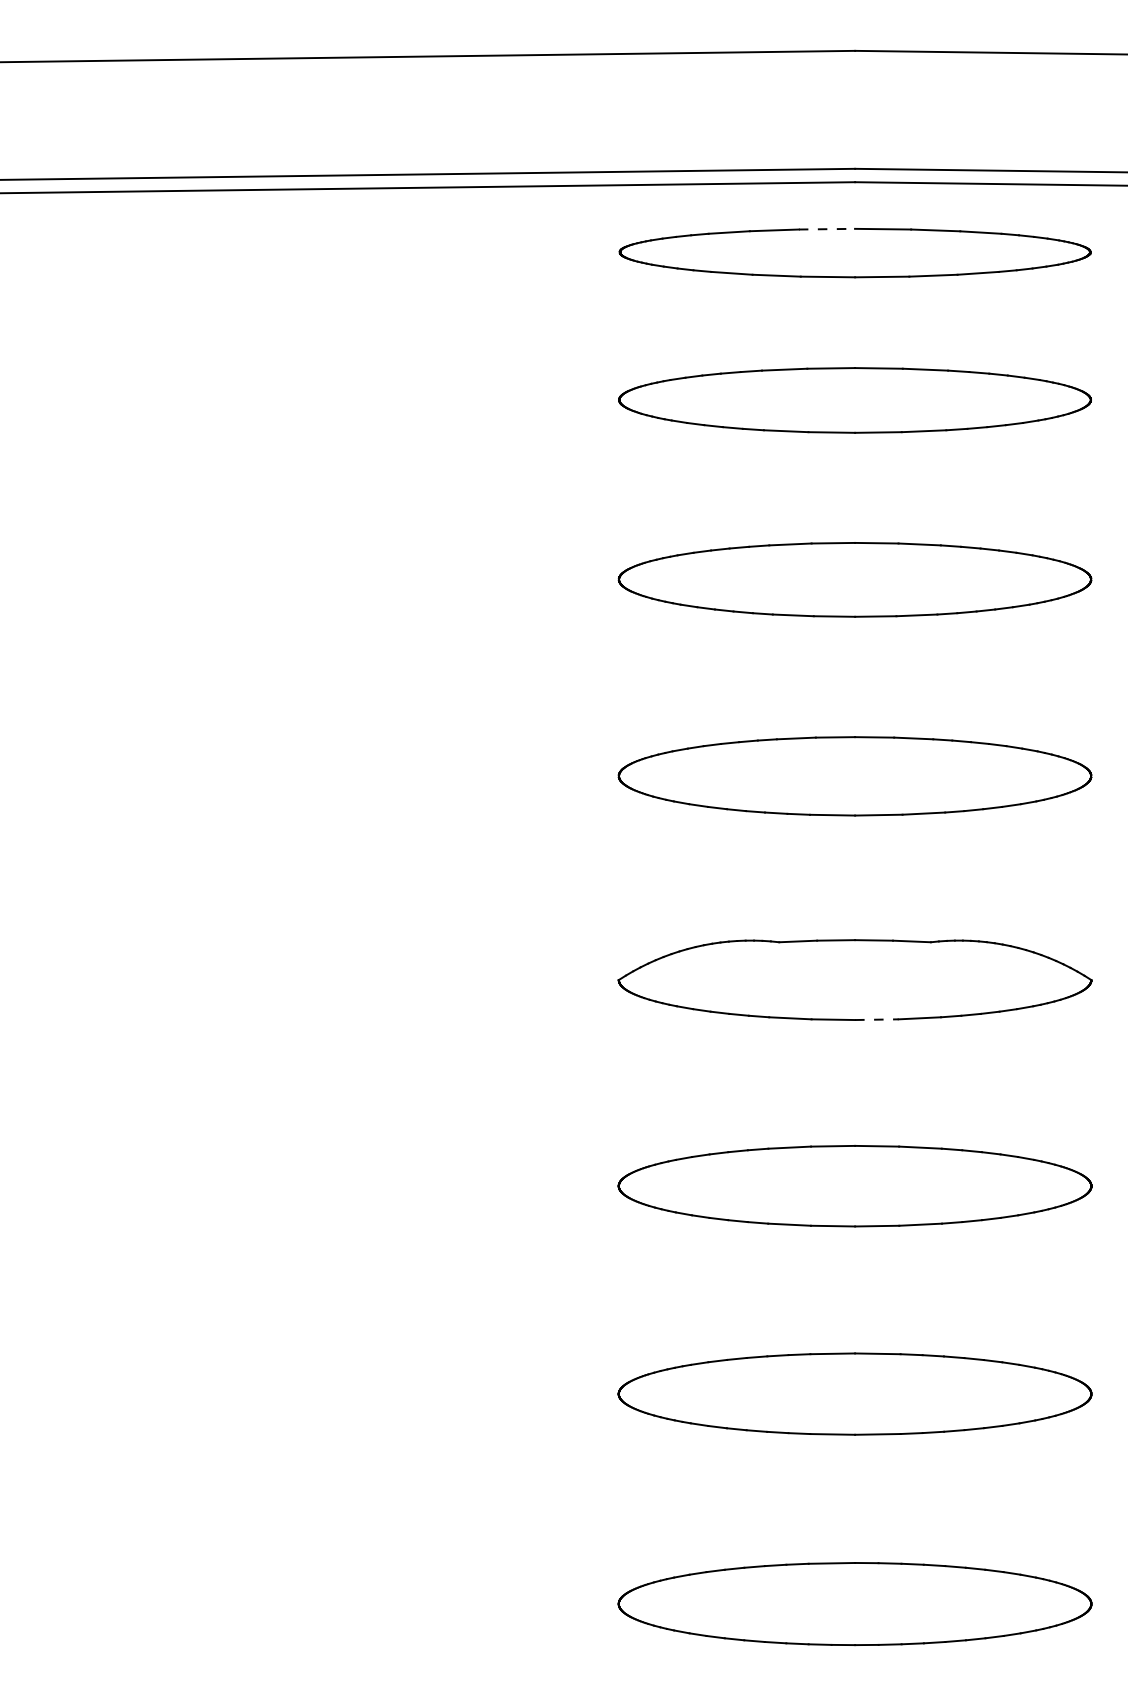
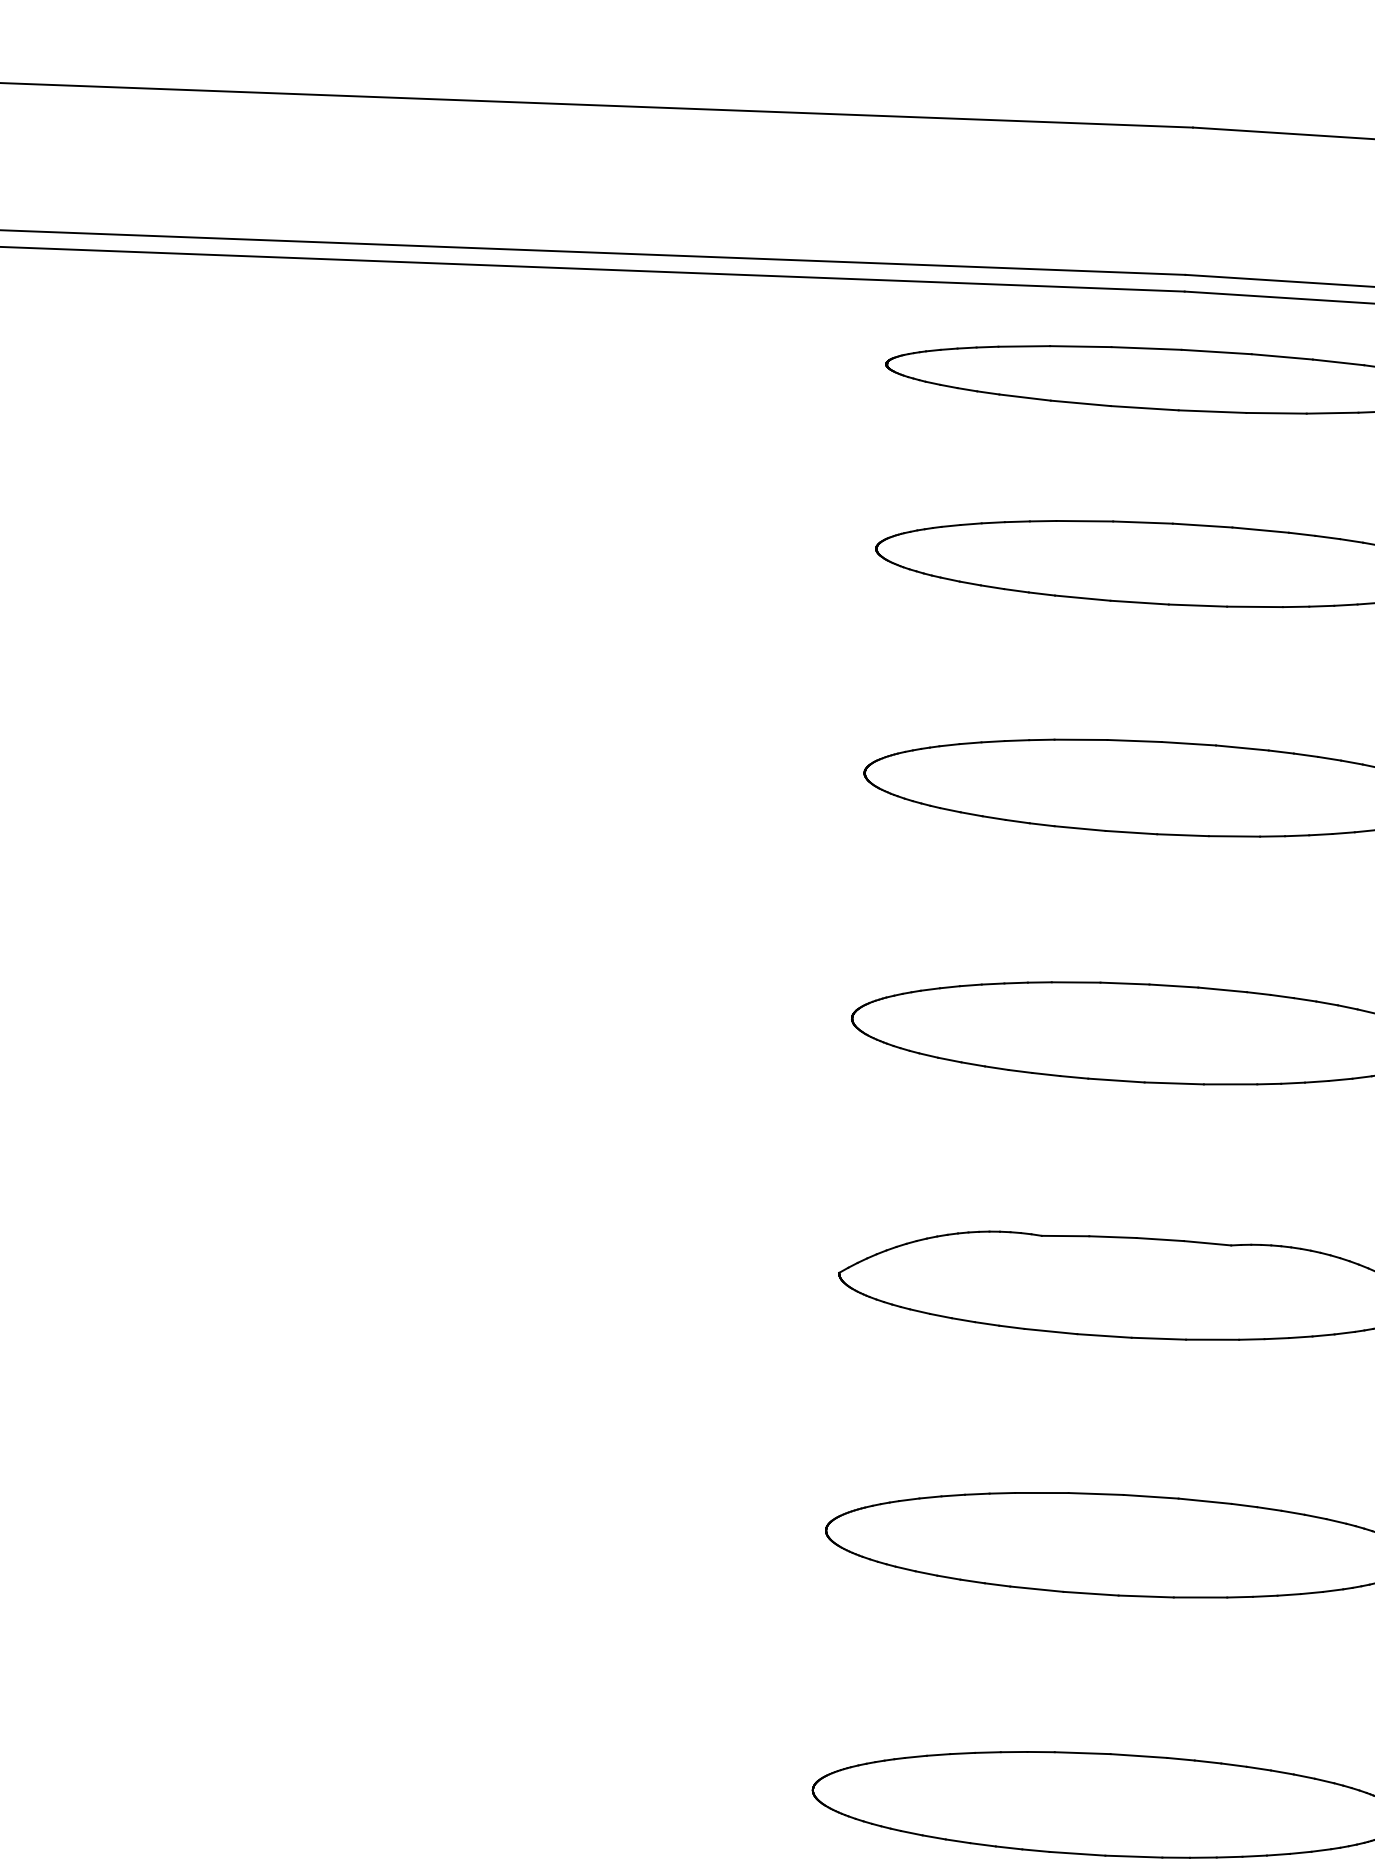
line: (827, 229) -> (1147, 348), dashed -> solid
line: (876, 1019) -> (1158, 1338), dashed -> solid

